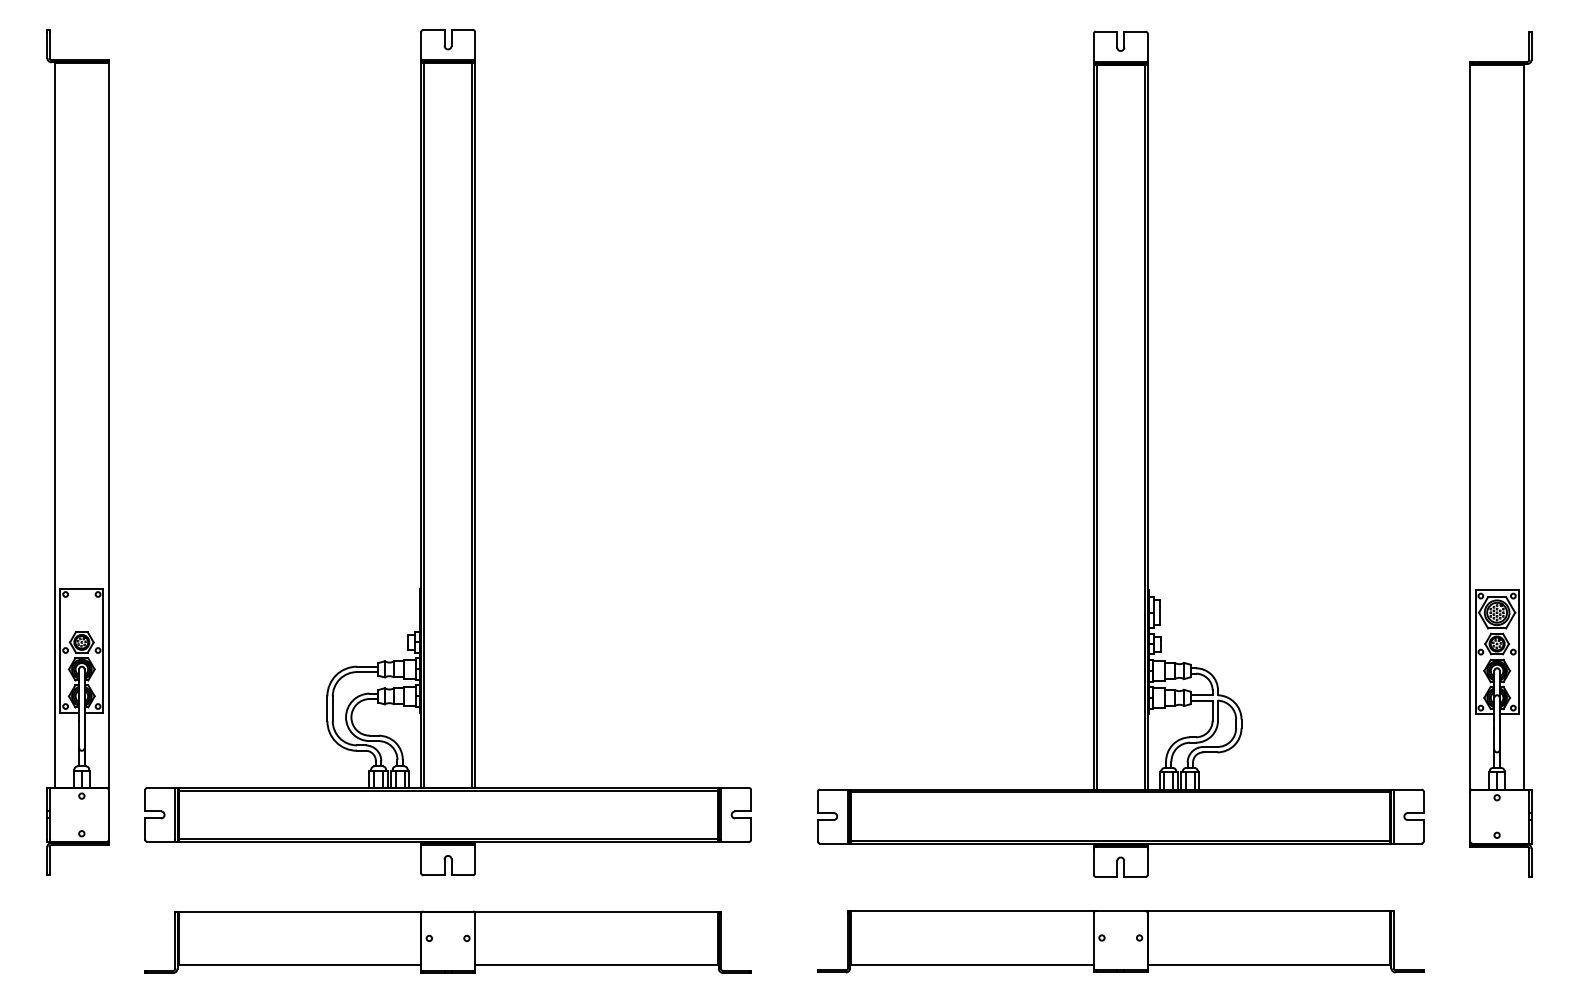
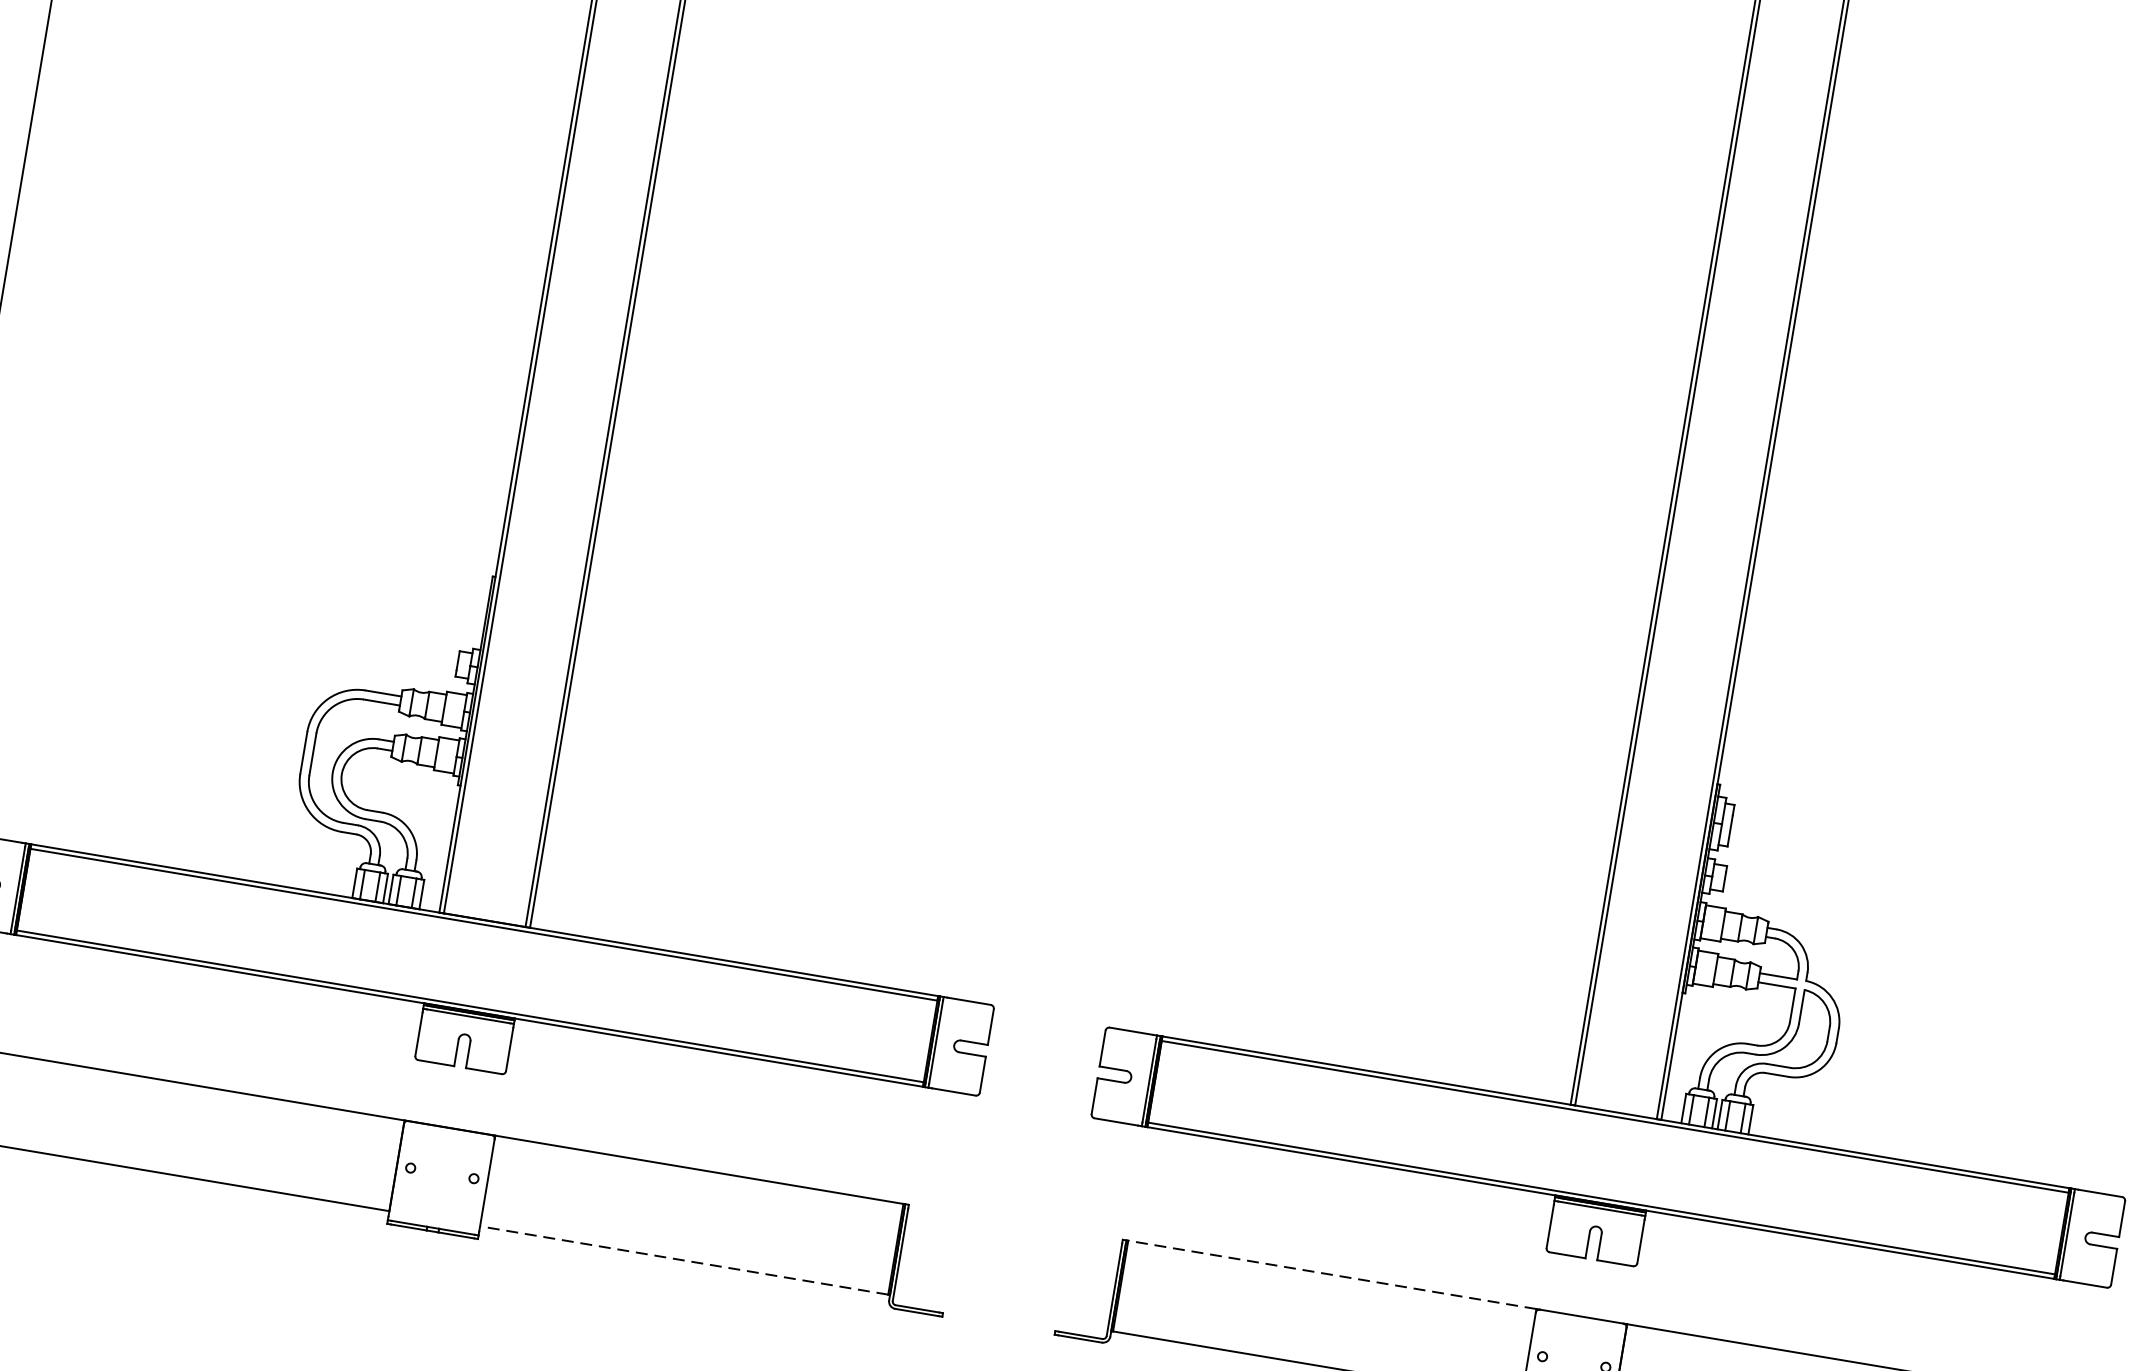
line: (972, 911) -> (1332, 1275), solid -> dashed
line: (595, 965) -> (682, 1260), solid -> dashed

